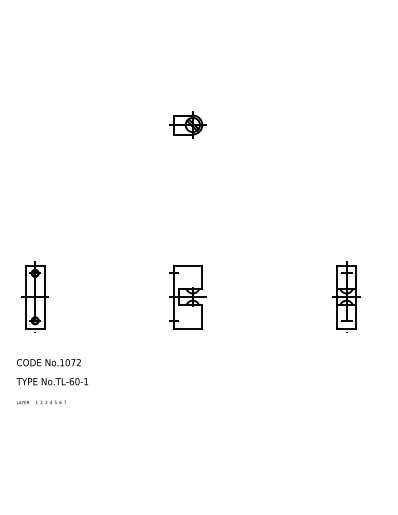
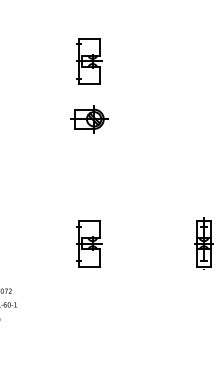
part: (187, 45) -> (88, 61), added
part: (187, 124) -> (88, 118), size x1.4

